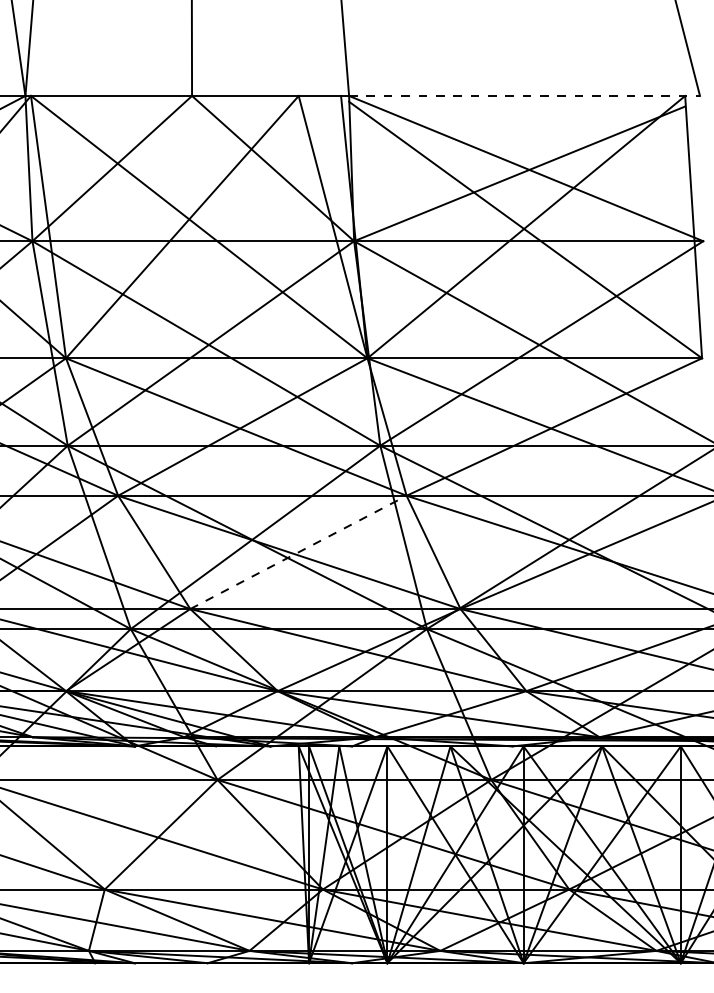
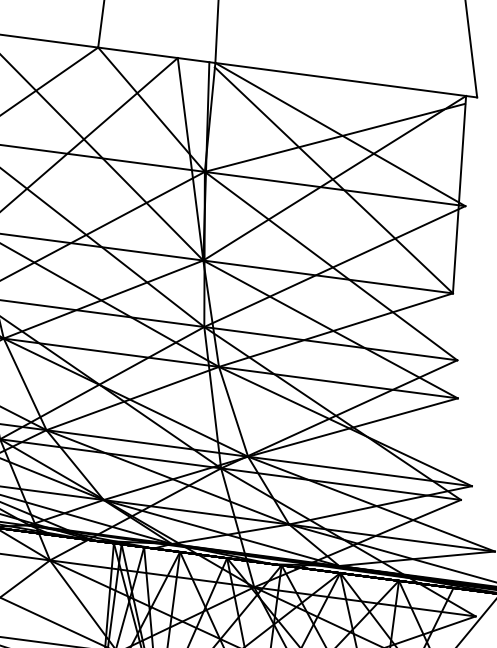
line: (525, 95) -> (347, 79), dashed -> solid
line: (298, 552) -> (132, 398), dashed -> solid

